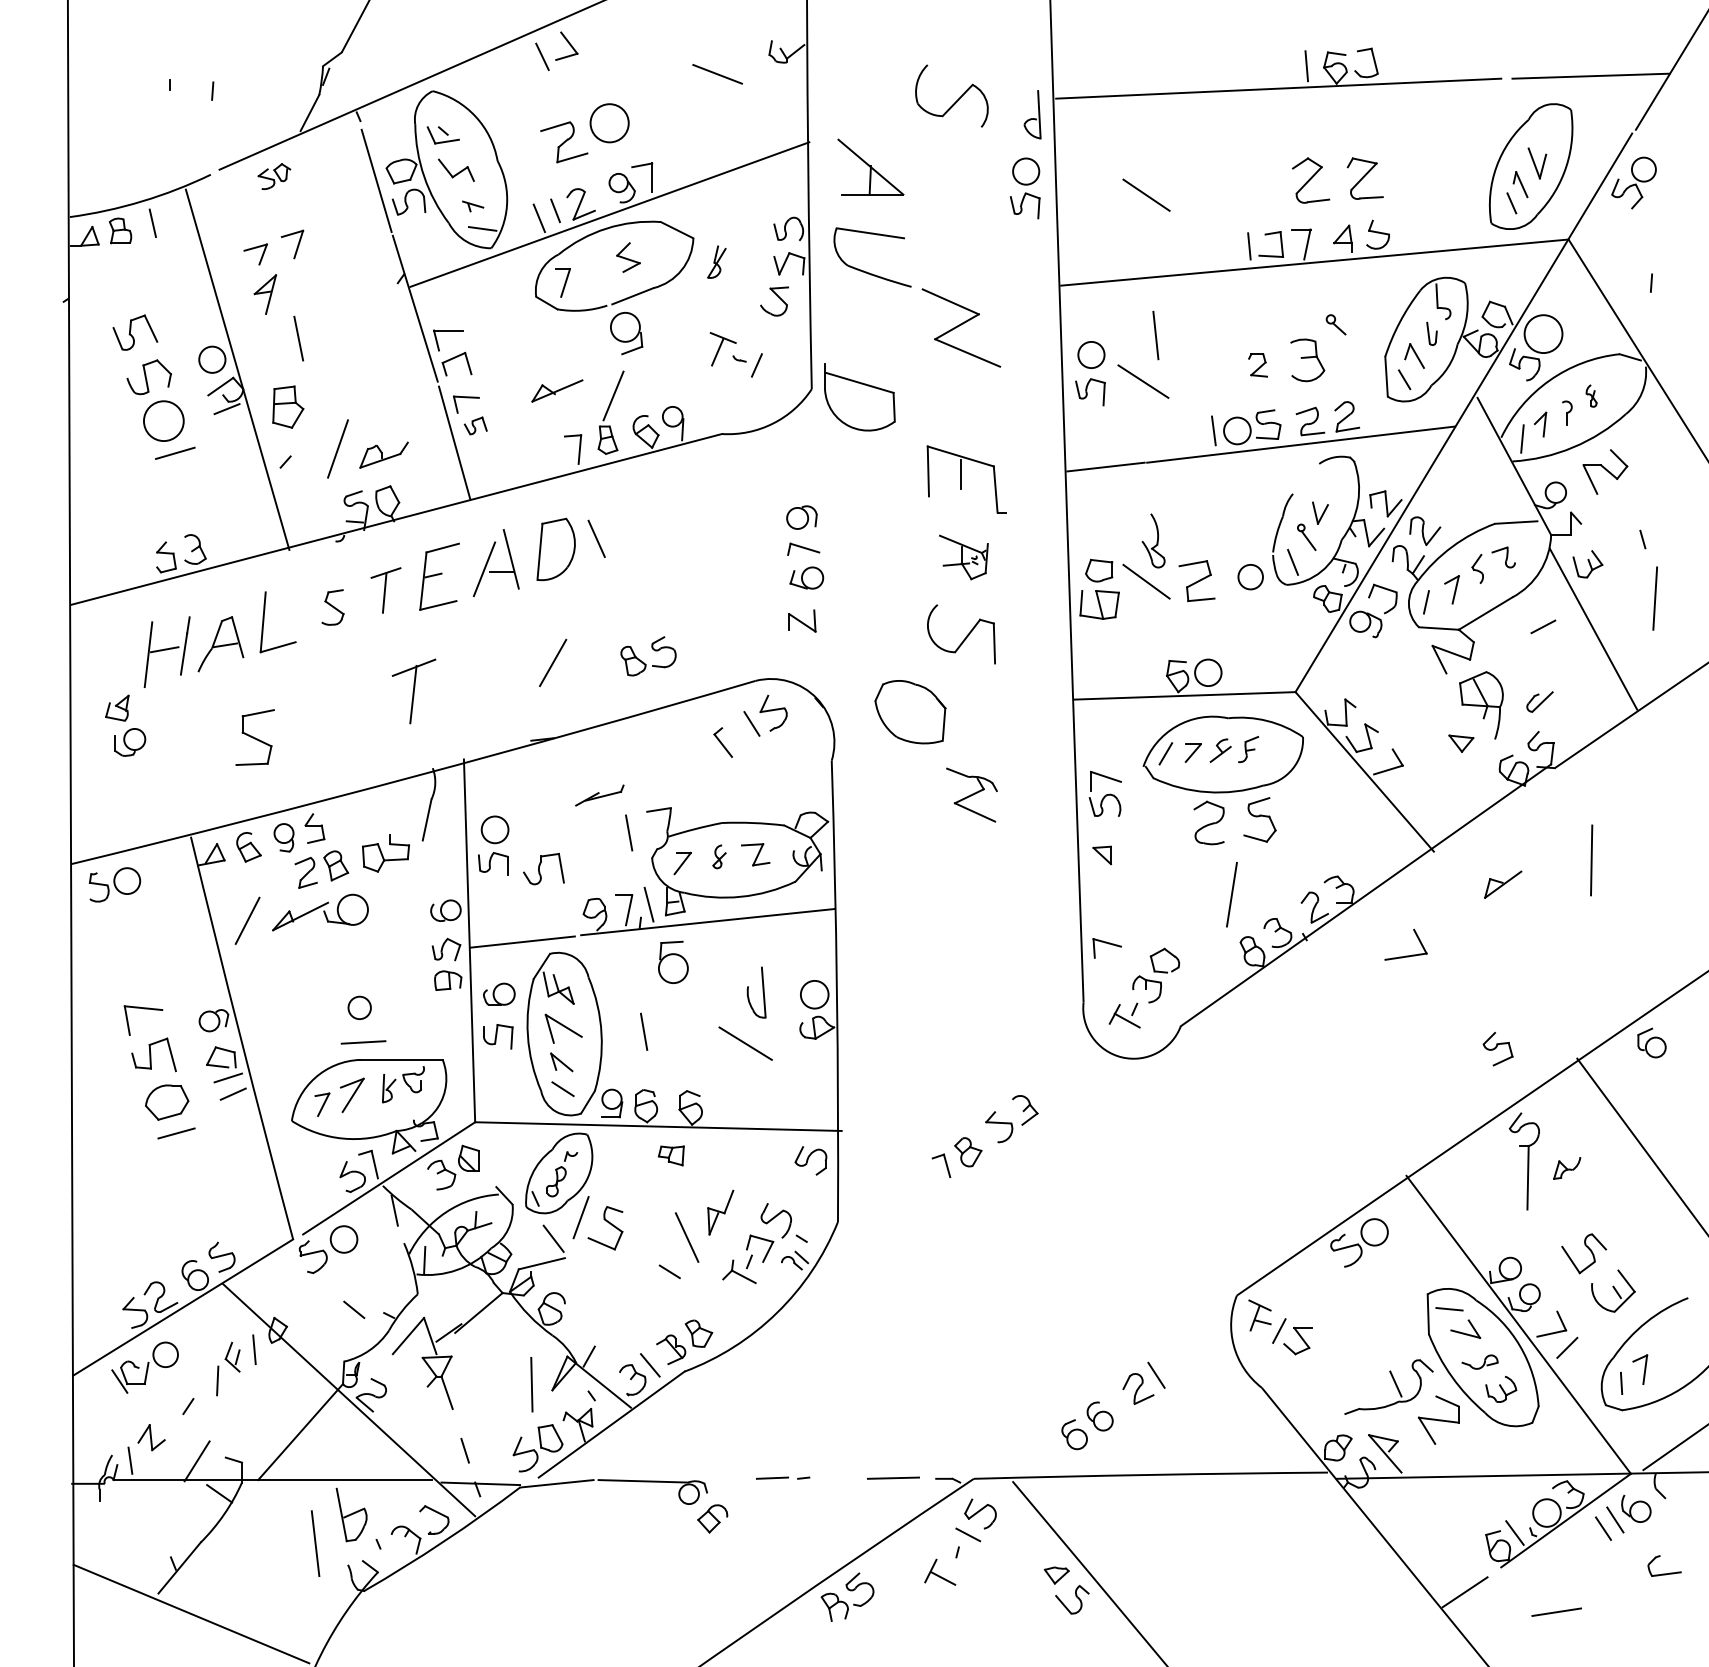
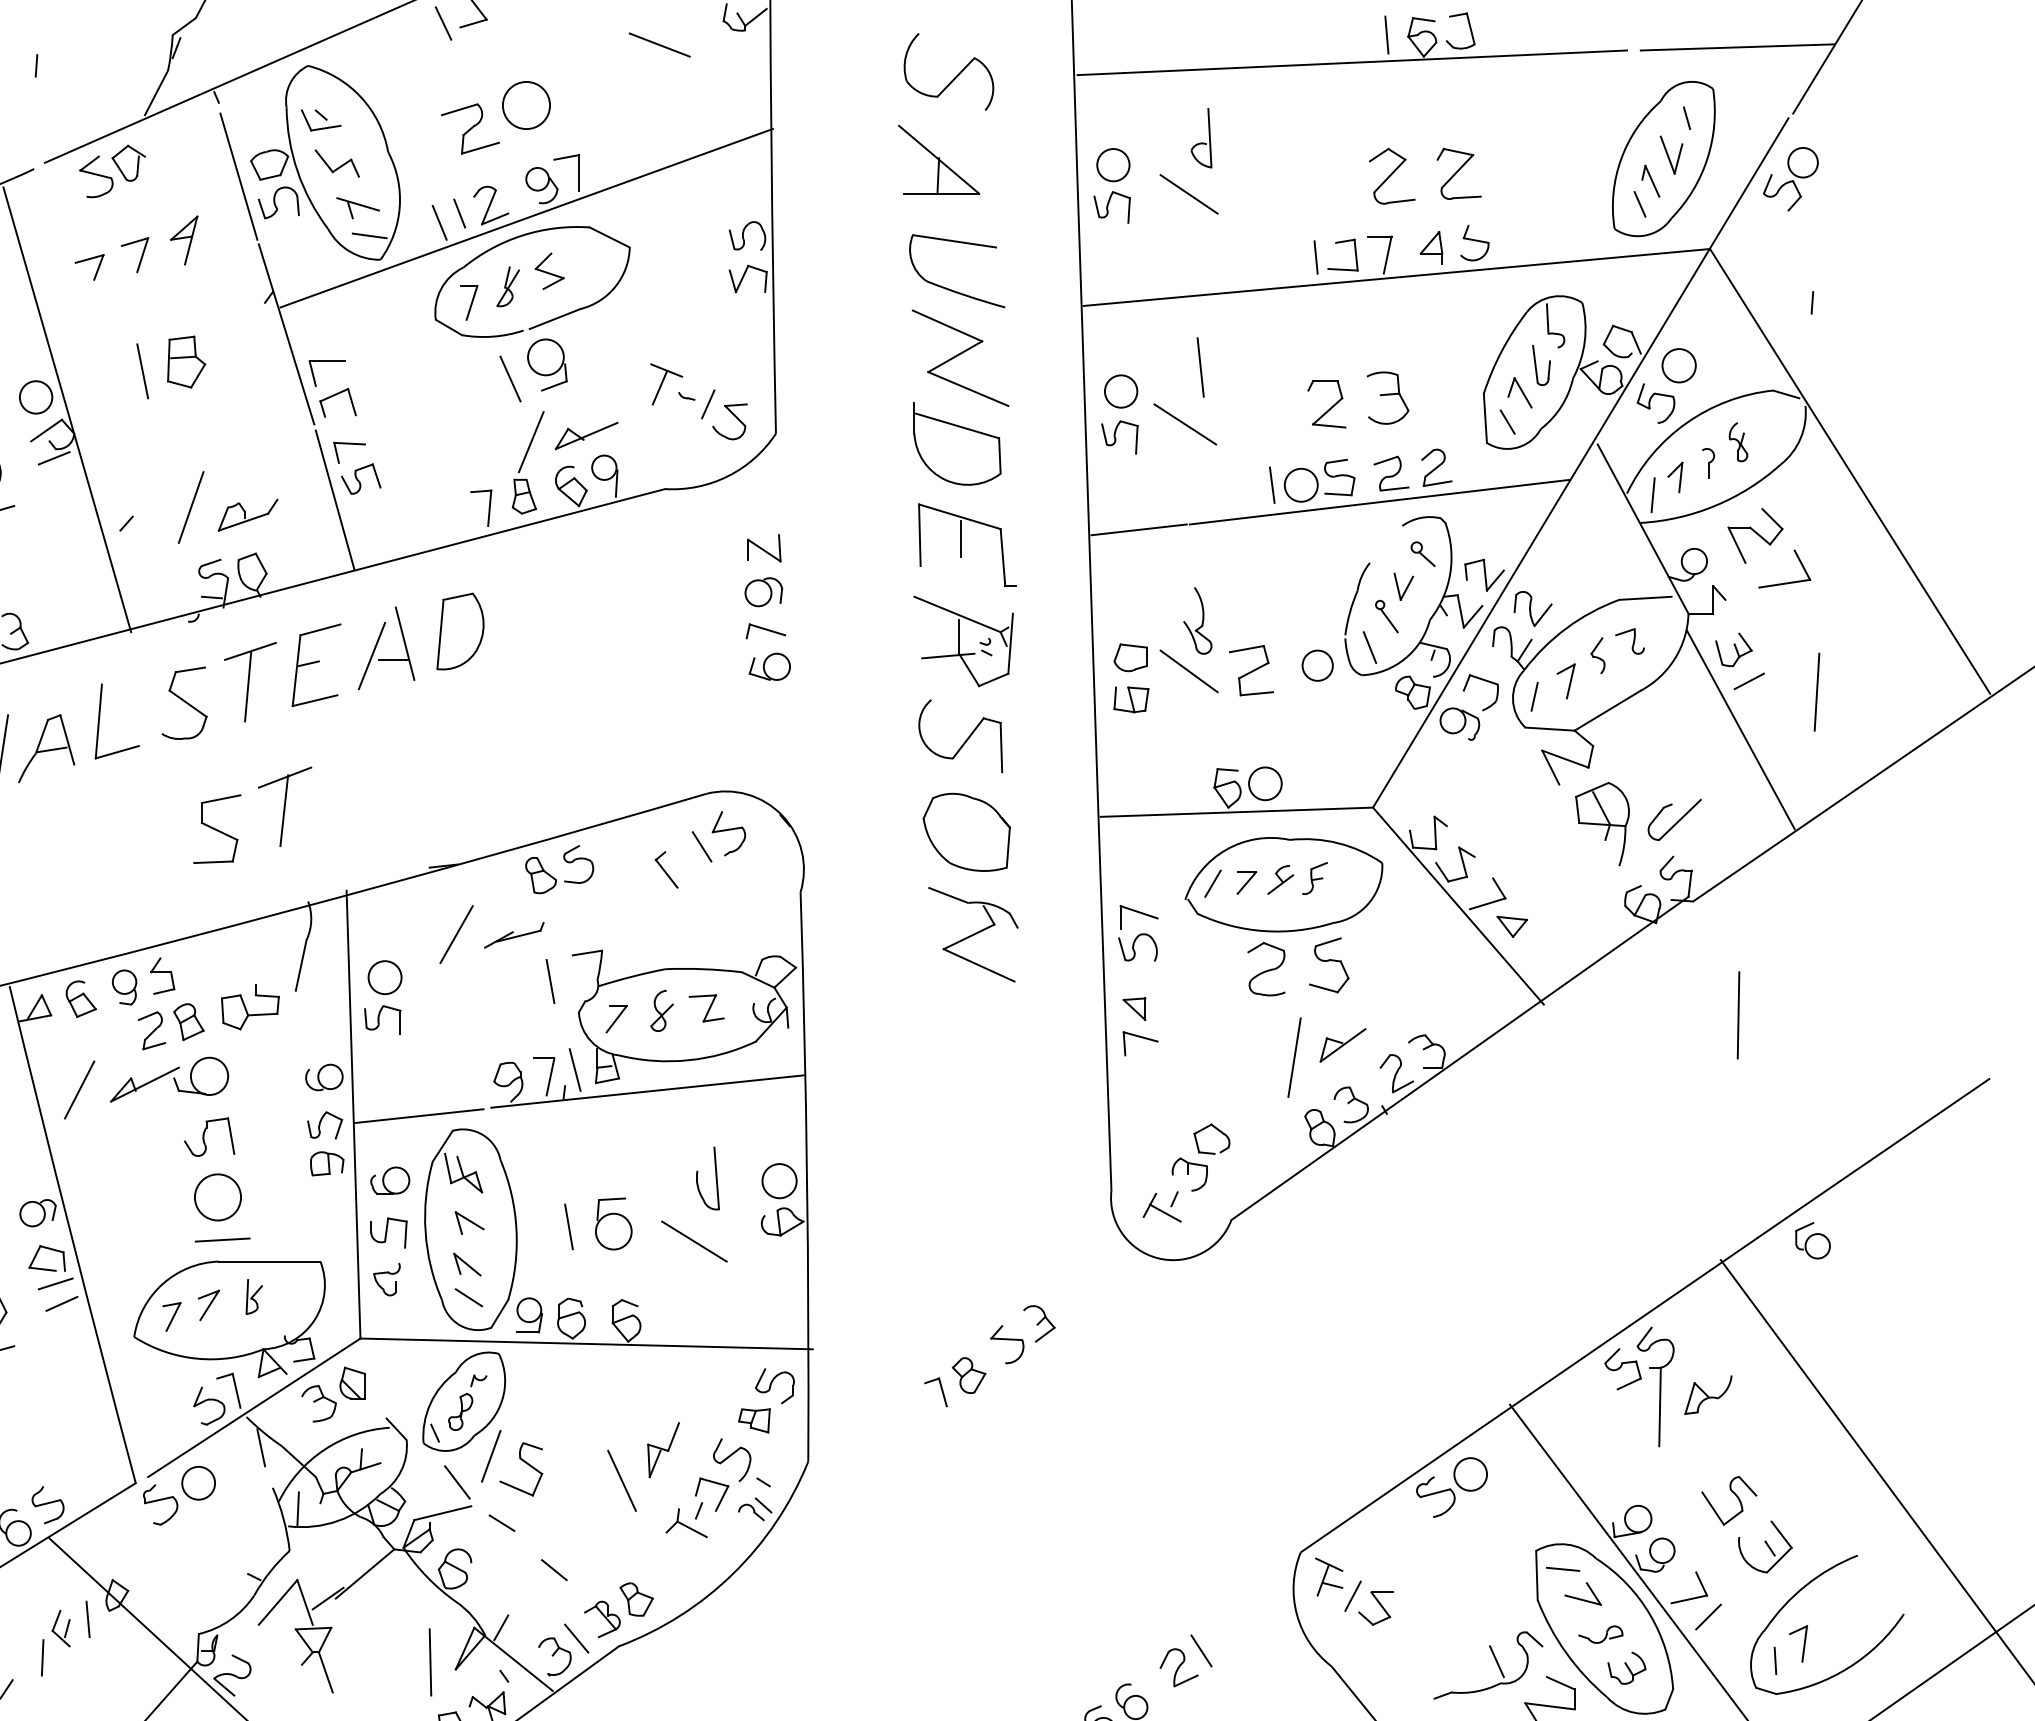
part: (1032, 114) -> (1201, 137), moved
part: (870, 166) -> (938, 158), moved
part: (274, 176) -> (112, 171), size x1.67
part: (1024, 188) -> (1111, 186), moved
part: (472, 206) -> (357, 208), size x1.67
part: (716, 261) -> (507, 285), moved
part: (866, 271) -> (949, 288), moved
part: (265, 294) -> (184, 240), moved
part: (774, 301) -> (729, 421), moved
part: (1335, 324) -> (1422, 553), moved
part: (1431, 333) -> (1540, 364), size x1.43
circle: (1543, 333) -> (1679, 364), size x0.71
part: (1257, 365) -> (1326, 404), size x1.67
part: (557, 390) -> (586, 435), moved
part: (1591, 395) -> (1738, 441), size x1.43
part: (859, 397) -> (957, 443), moved
part: (288, 406) -> (186, 361), moved
part: (475, 425) -> (360, 478), size x1.43
line: (596, 538) -> (510, 378), moved
line: (1642, 539) -> (1686, 118), moved
part: (963, 557) -> (963, 641), size x1.67
part: (385, 590) -> (249, 682), size x1.43
part: (1099, 604) -> (1131, 699), size x0.71
part: (332, 607) -> (184, 703), size x1.67
part: (802, 620) -> (764, 547), moved
line: (1543, 626) -> (1749, 680), moved
part: (644, 662) -> (554, 877), moved
line: (553, 663) -> (457, 935), moved
part: (1539, 701) -> (1674, 819), size x1.67
part: (910, 712) -> (966, 832), moved
part: (254, 737) -> (216, 829), moved
part: (1461, 743) -> (1512, 926), moved
part: (971, 794) -> (973, 934), size x1.43
part: (719, 856) -> (662, 1010), size x1.43
part: (543, 868) -> (209, 1136), moved
part: (1503, 884) -> (1343, 1045), moved
part: (1106, 948) -> (1139, 1043), moved
part: (1405, 955) -> (1784, 582), moved
part: (673, 961) -> (613, 1222), moved
circle: (359, 1007) -> (217, 1196), size x1.67
part: (563, 1028) -> (469, 1222), size x0.62
part: (1497, 1049) -> (1622, 1369), moved
part: (413, 1079) -> (386, 1279), moved
part: (352, 1095) -> (209, 1305), size x0.71
part: (671, 1155) -> (754, 1420), moved
part: (1566, 1168) -> (1707, 1395), size x1.43
line: (669, 1271) -> (501, 1522), moved
line: (354, 1309) -> (554, 1569), moved

